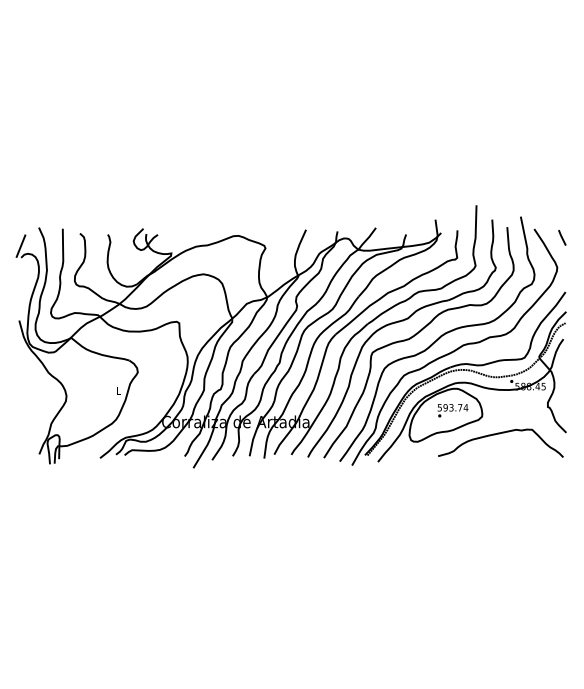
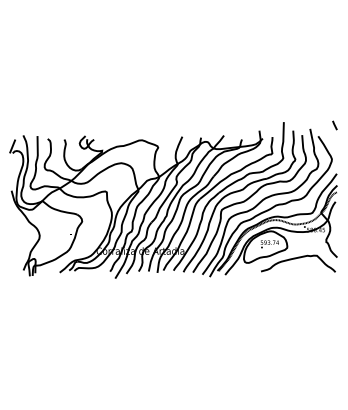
line: (561, 237) -> (334, 125), moved

